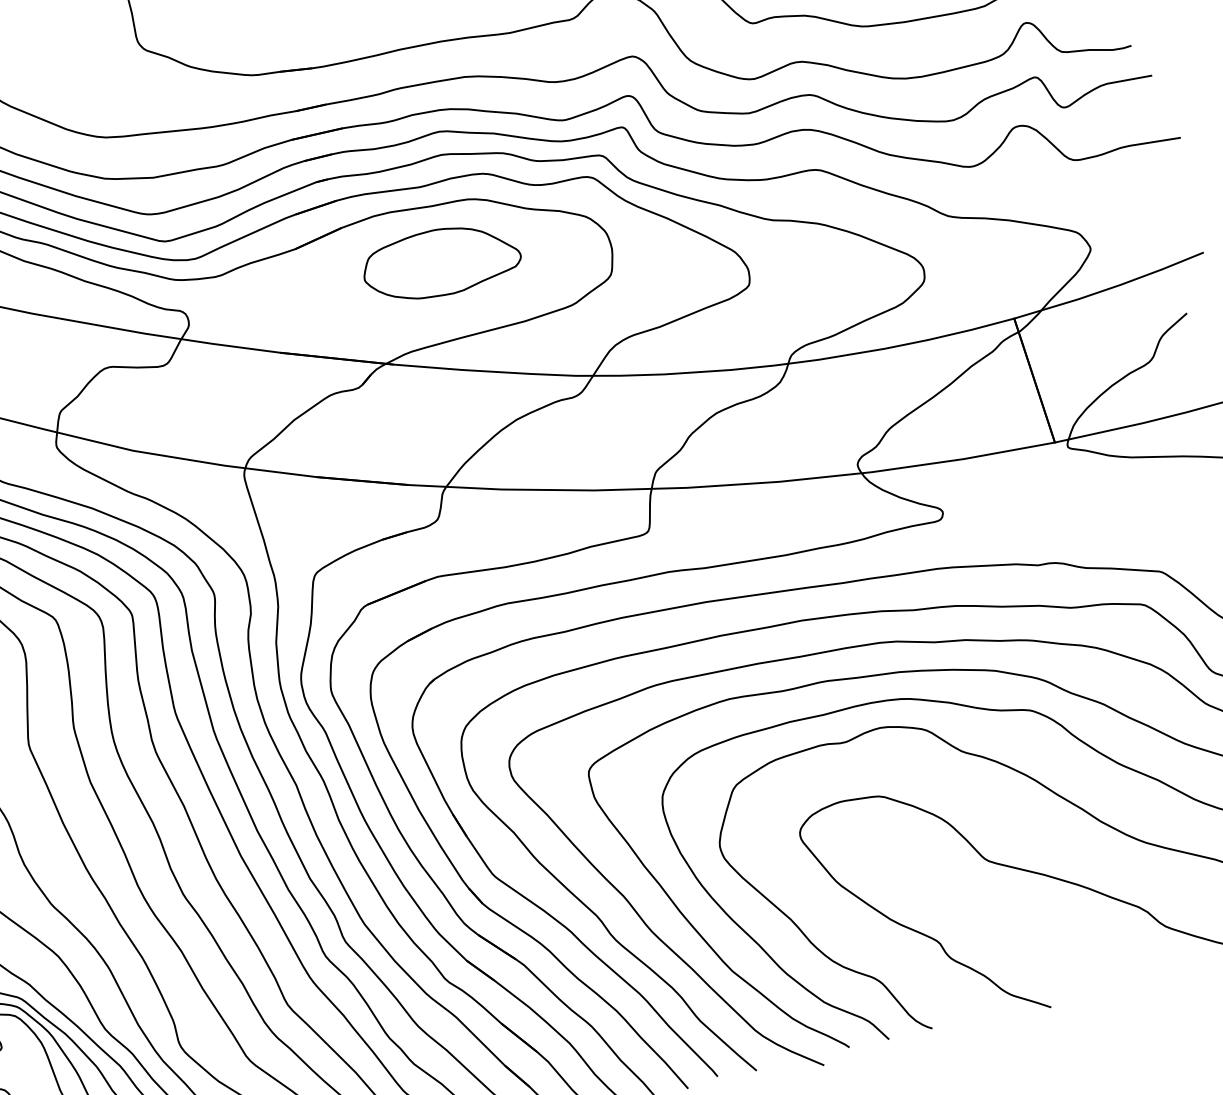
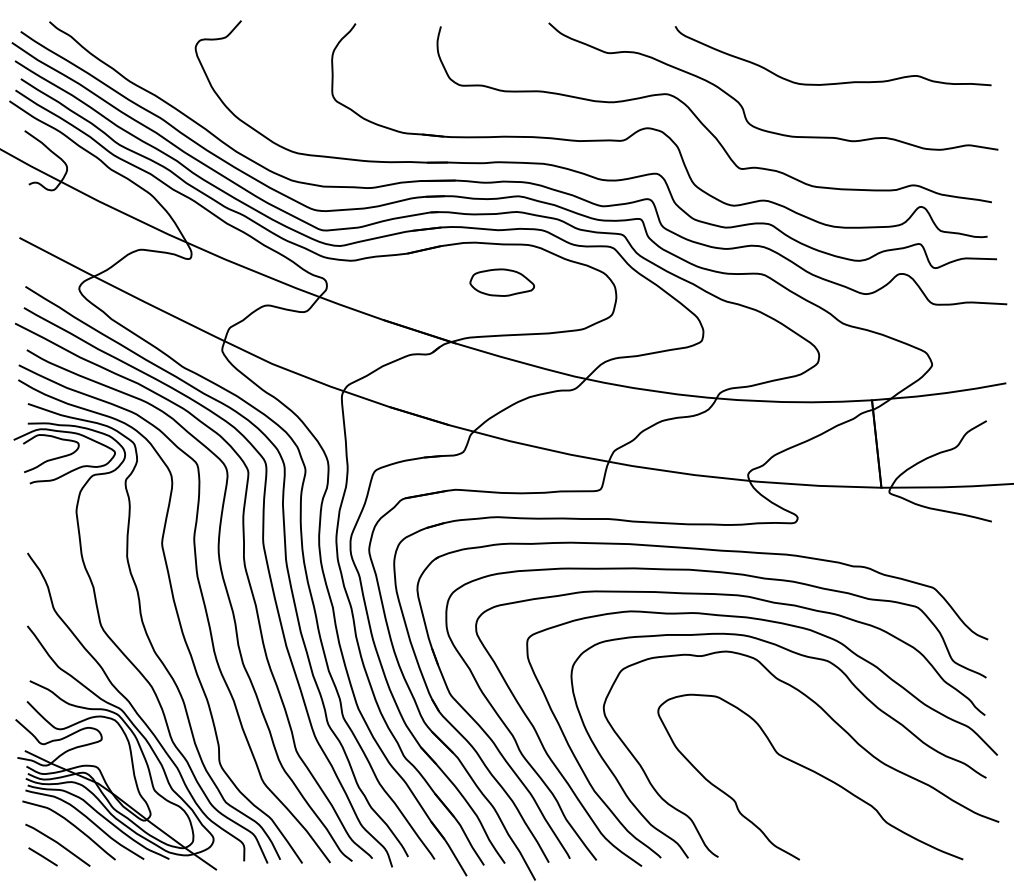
part: (442, 261) -> (502, 282), size x0.6

